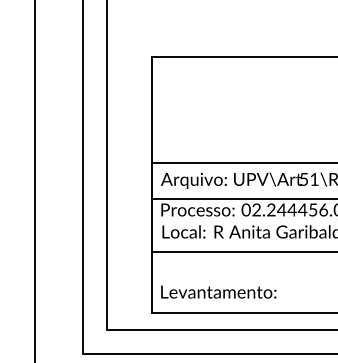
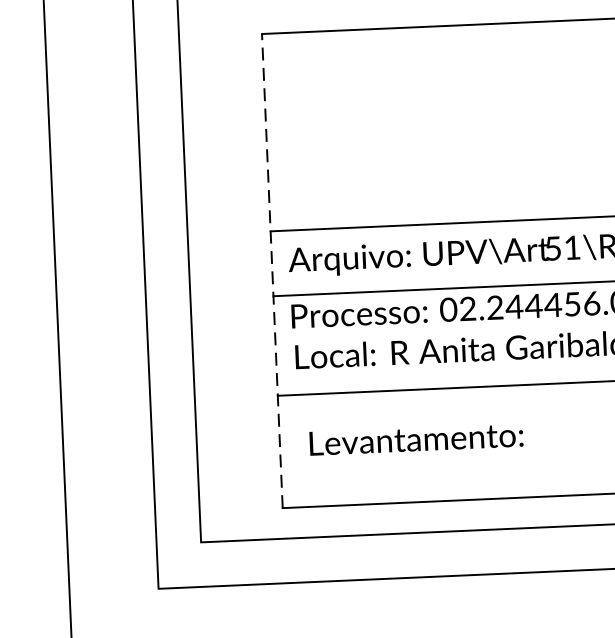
line: (151, 184) -> (271, 270), solid -> dashed
text: (218, 291) -> (415, 438), moved

